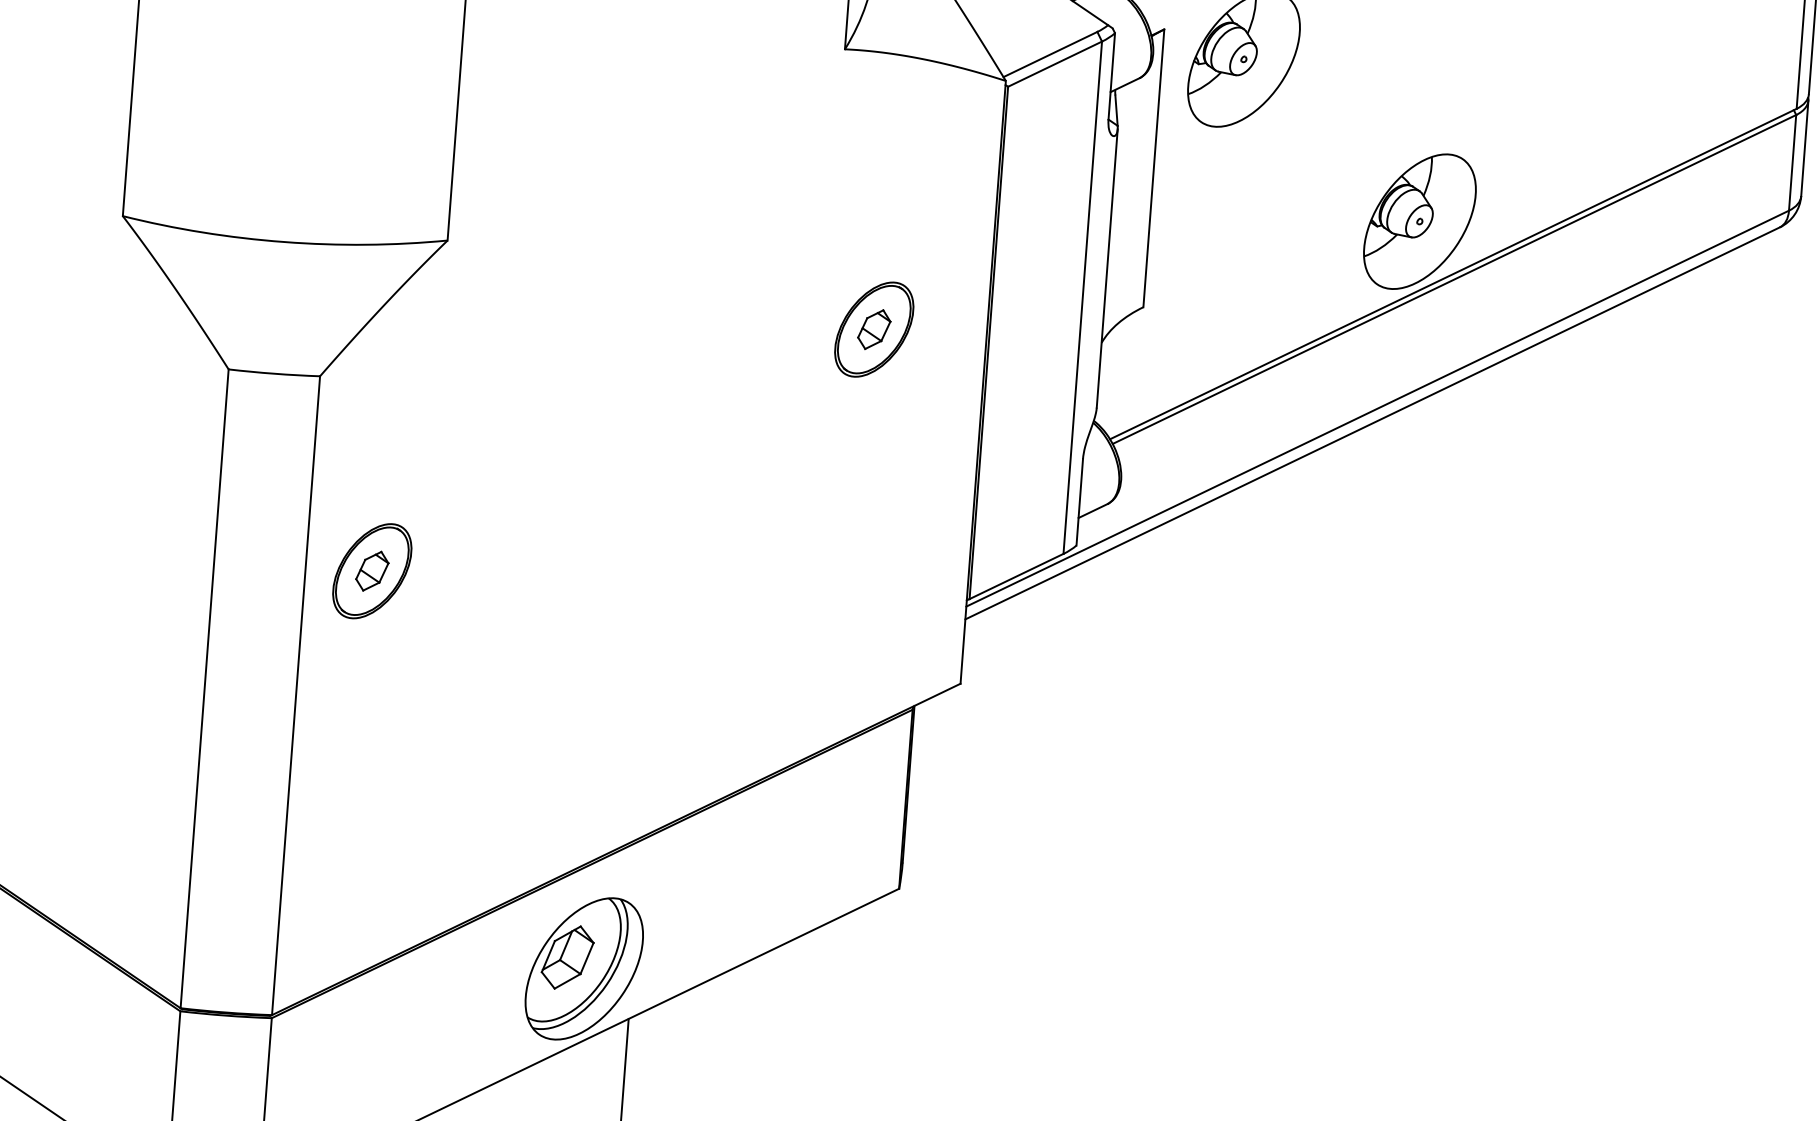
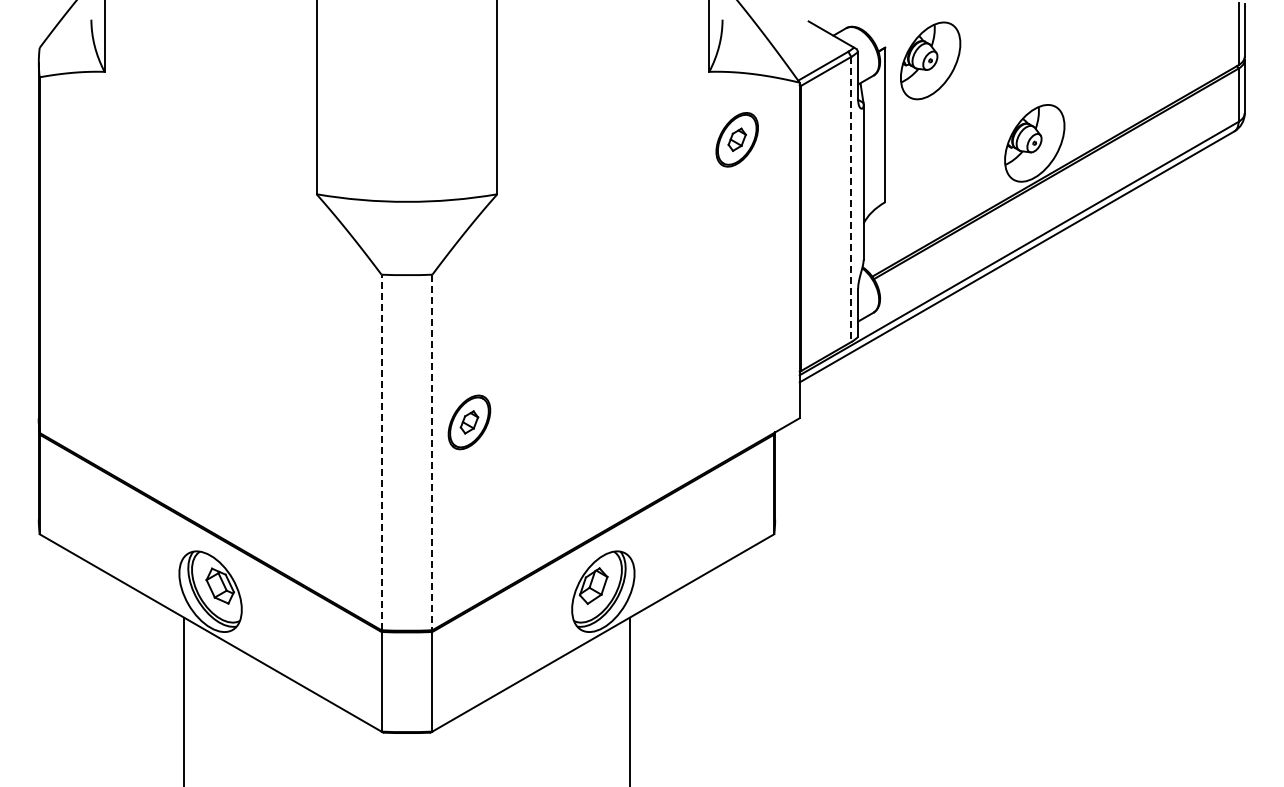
line: (1083, 297) -> (851, 199), solid -> dashed
part: (872, 328) -> (736, 139), moved
part: (372, 571) -> (469, 422), moved
line: (204, 688) -> (381, 452), solid -> dashed
line: (296, 695) -> (432, 452), solid -> dashed

